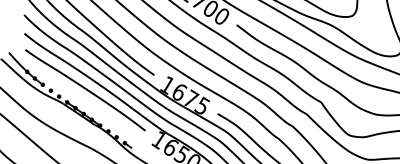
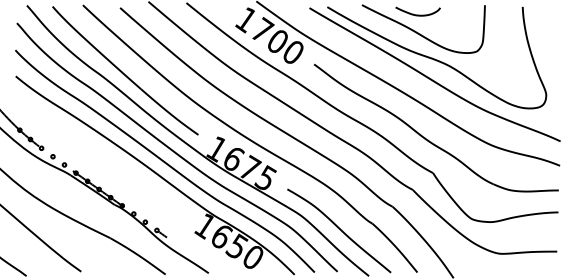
curve: (85, 89) -> (101, 154), removed

